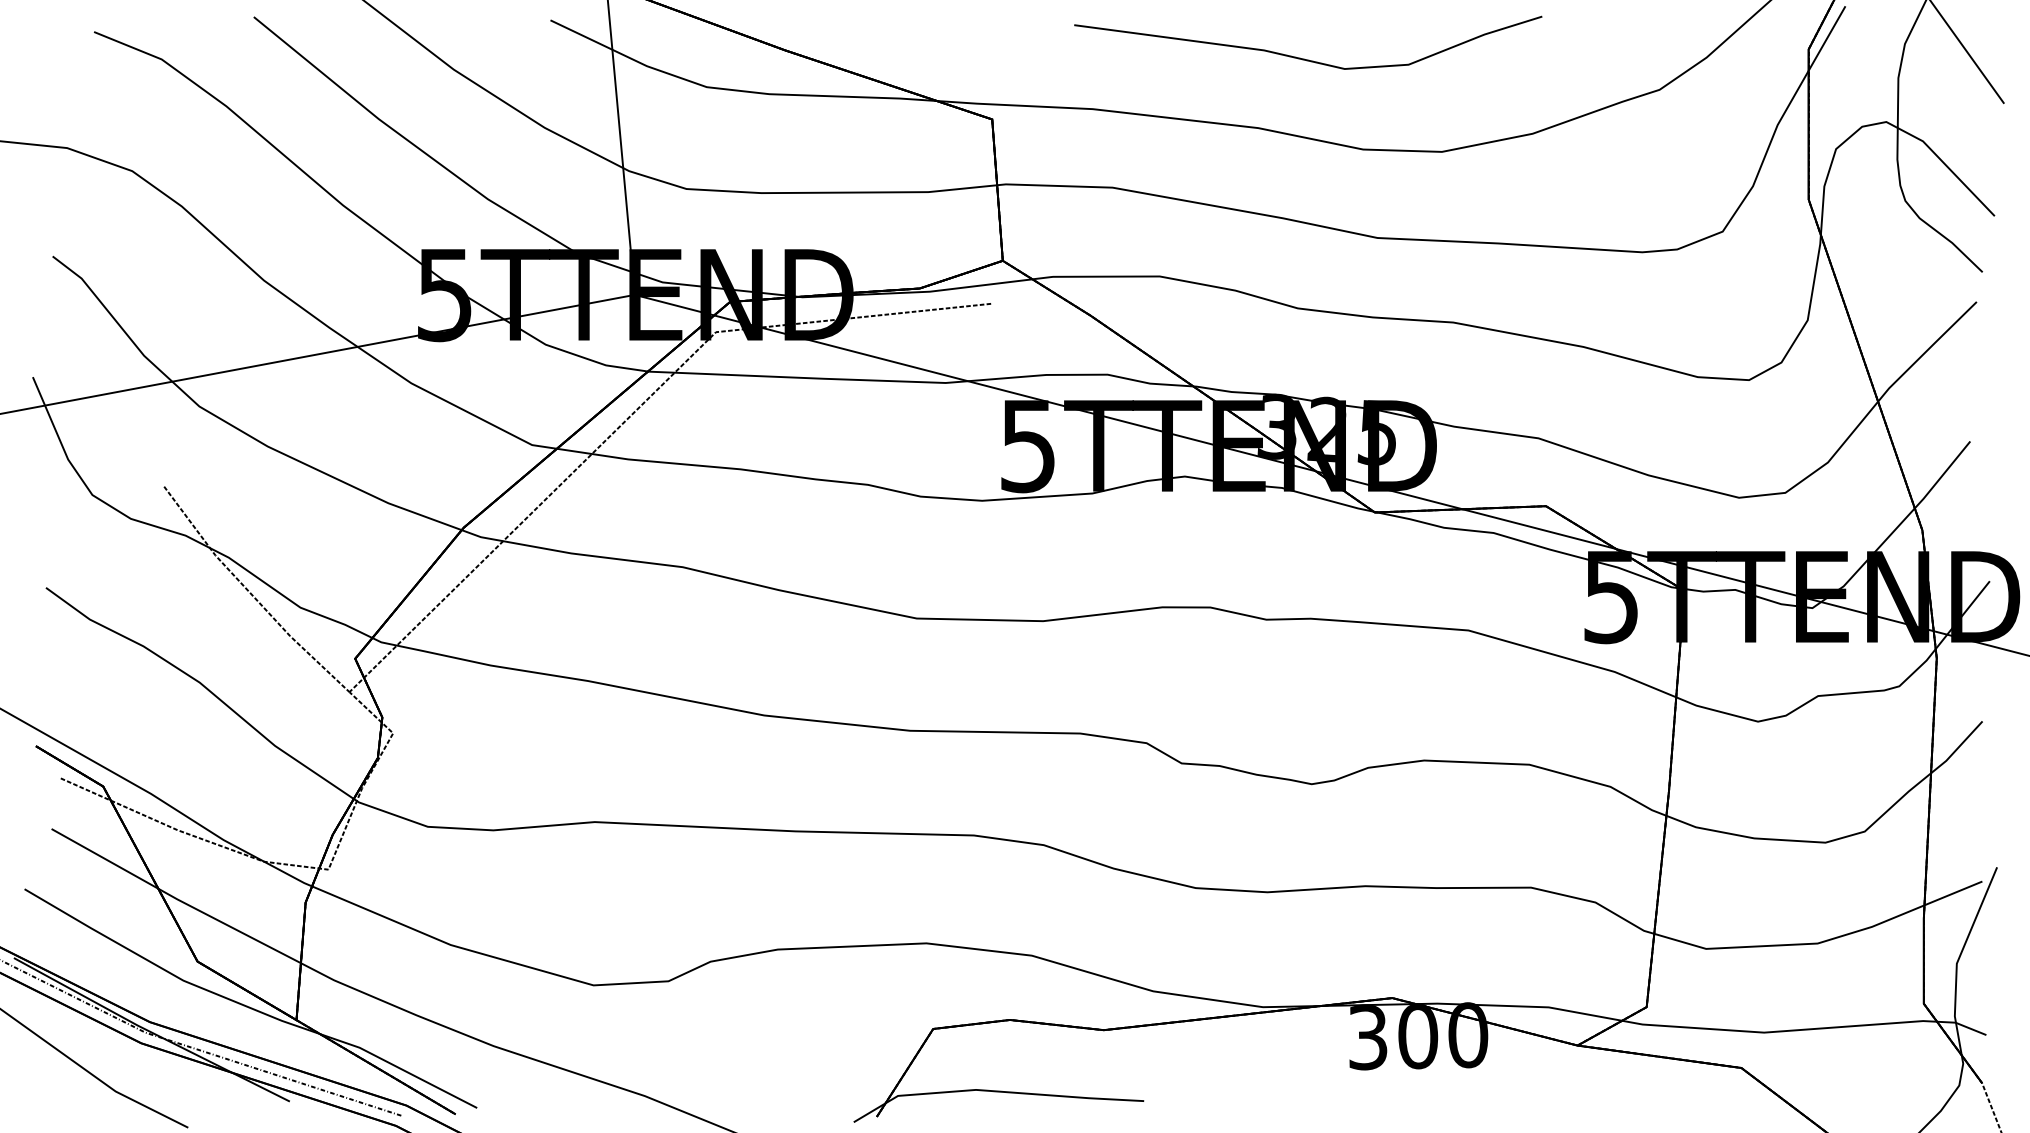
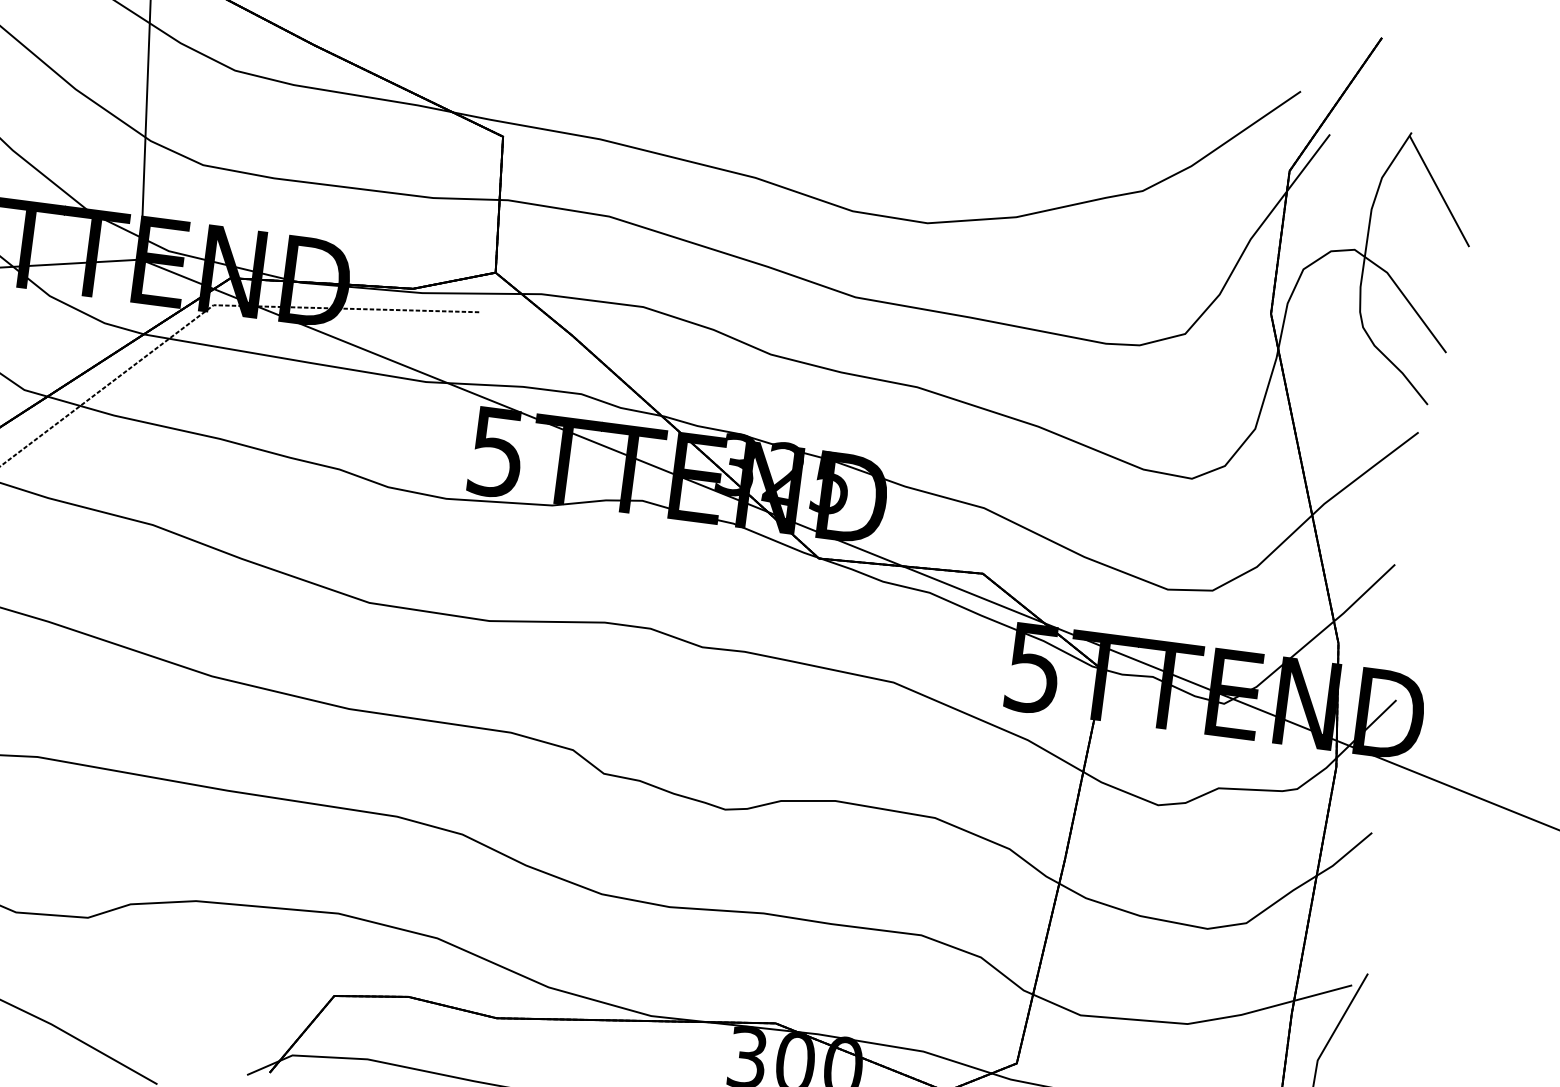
part: (1304, 58) -> (808, 117), removed

